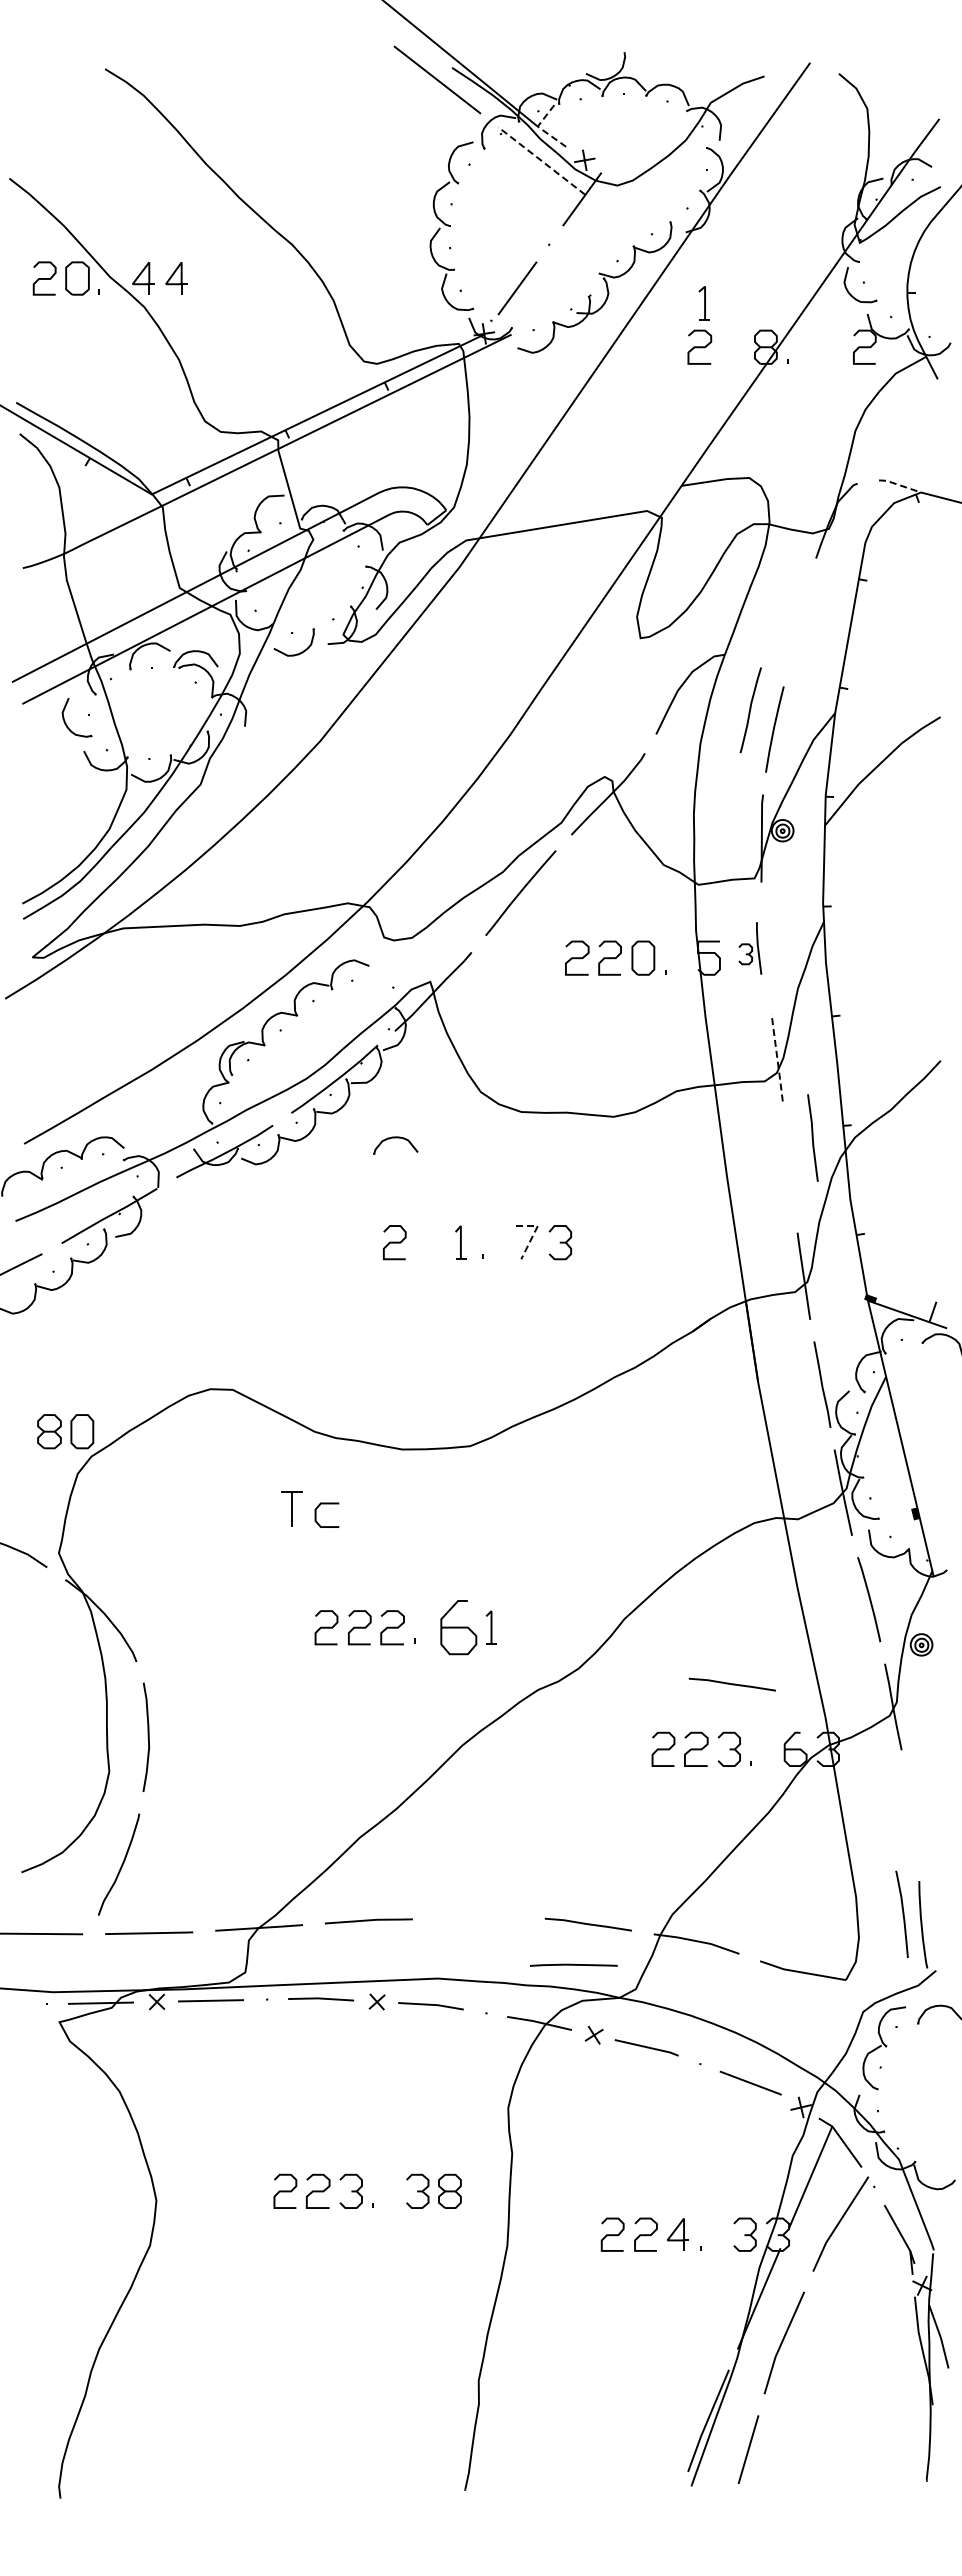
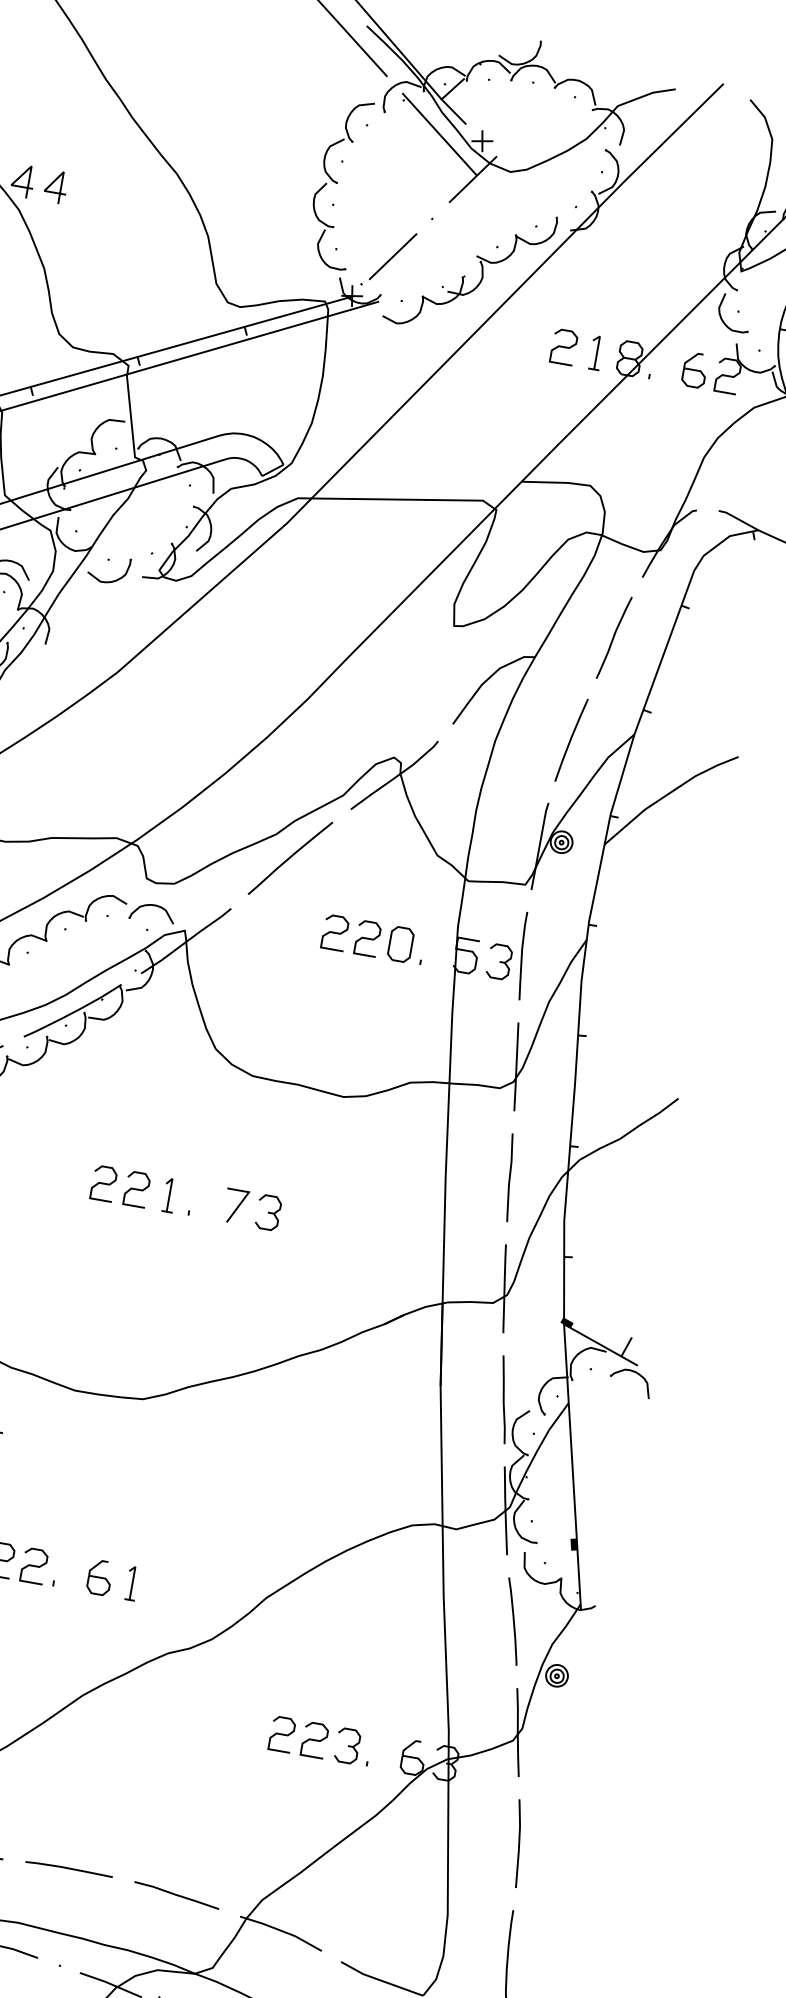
line: (538, 127) -> (442, 100), dashed -> solid
line: (541, 160) -> (439, 133), dashed -> solid
part: (703, 303) -> (595, 352), moved
part: (831, 346) -> (695, 369), added
line: (899, 485) -> (738, 519), dashed -> solid
curve: (750, 710) -> (613, 638), moved
part: (750, 948) -> (509, 953), size x1.67
line: (777, 1058) -> (516, 1067), dashed -> solid
line: (812, 1137) -> (509, 1177), moved
part: (395, 1138) -> (153, 906), moved
line: (534, 1233) -> (244, 1199), dashed -> solid
curve: (427, 1242) -> (136, 1189), added
part: (458, 1627) -> (99, 1577), size x0.62
line: (731, 1684) -> (361, 1681), removed
curve: (902, 1913) -> (518, 1842), moved
line: (573, 1964) -> (69, 1868), moved

